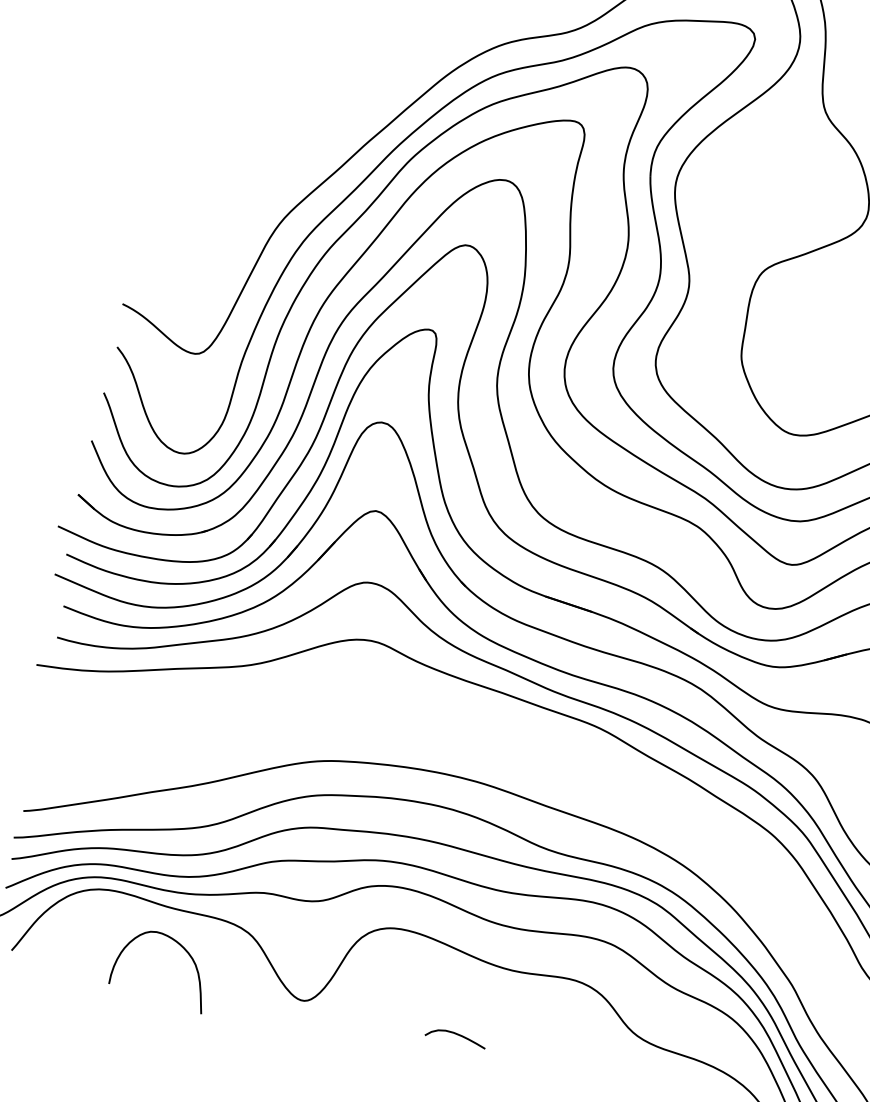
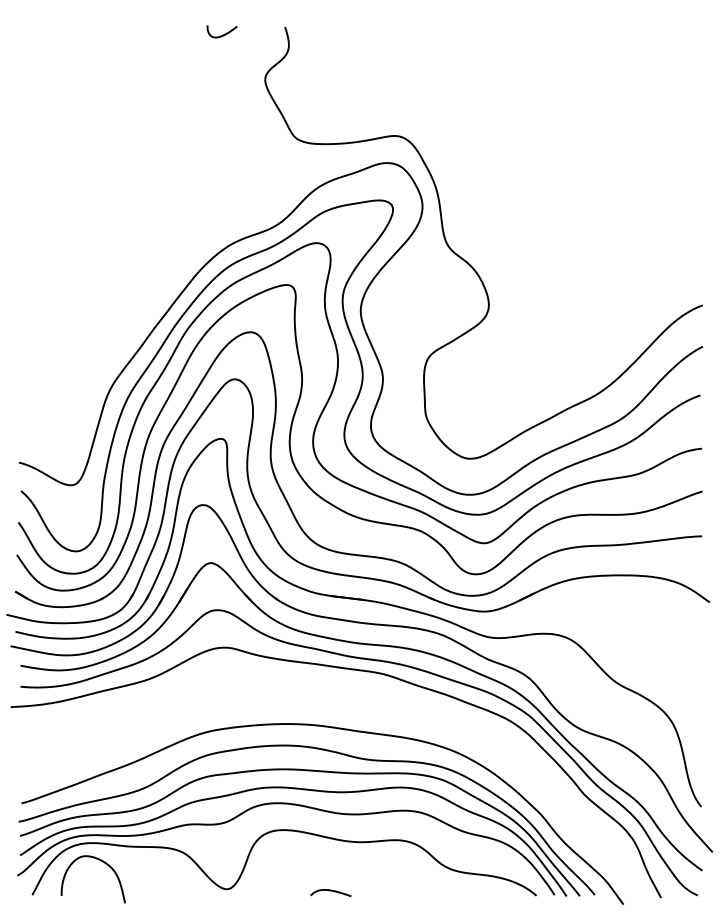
curve: (177, 944) -> (100, 861), moved

